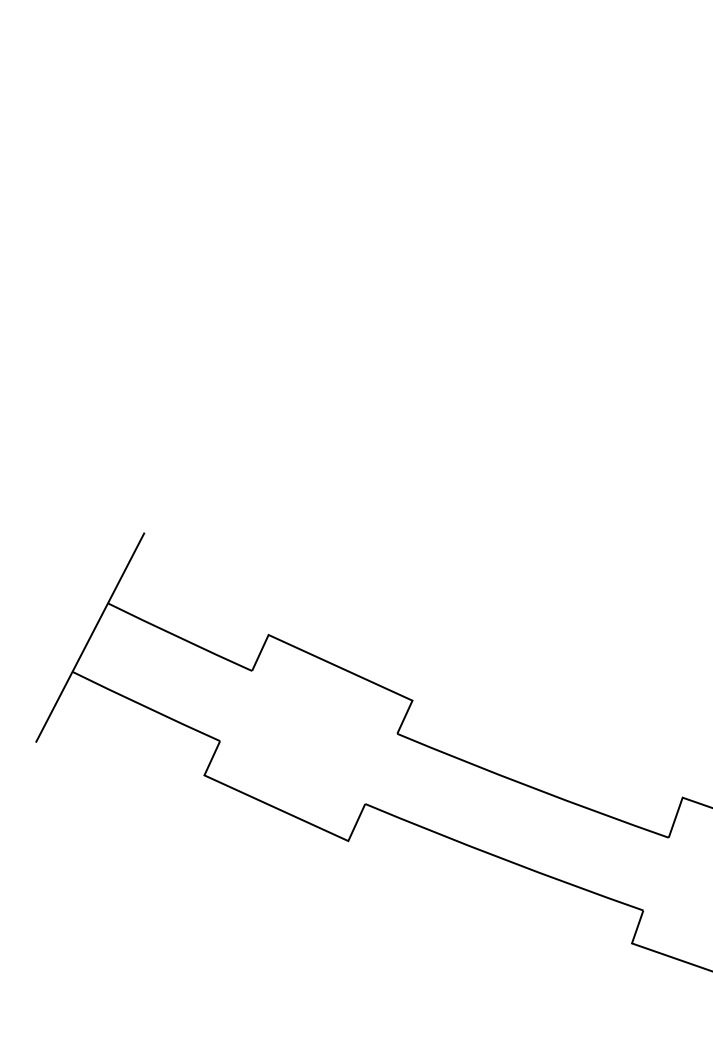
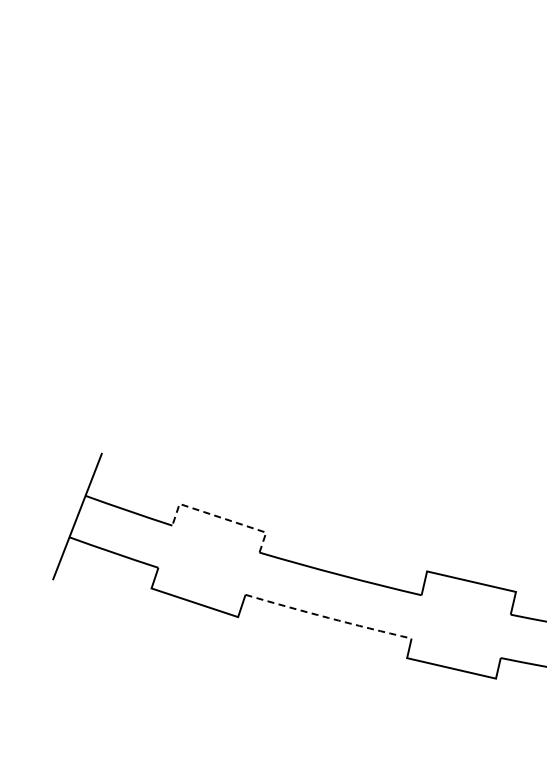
line: (338, 666) -> (221, 517), solid -> dashed
arc: (504, 858) -> (328, 617), solid -> dashed

